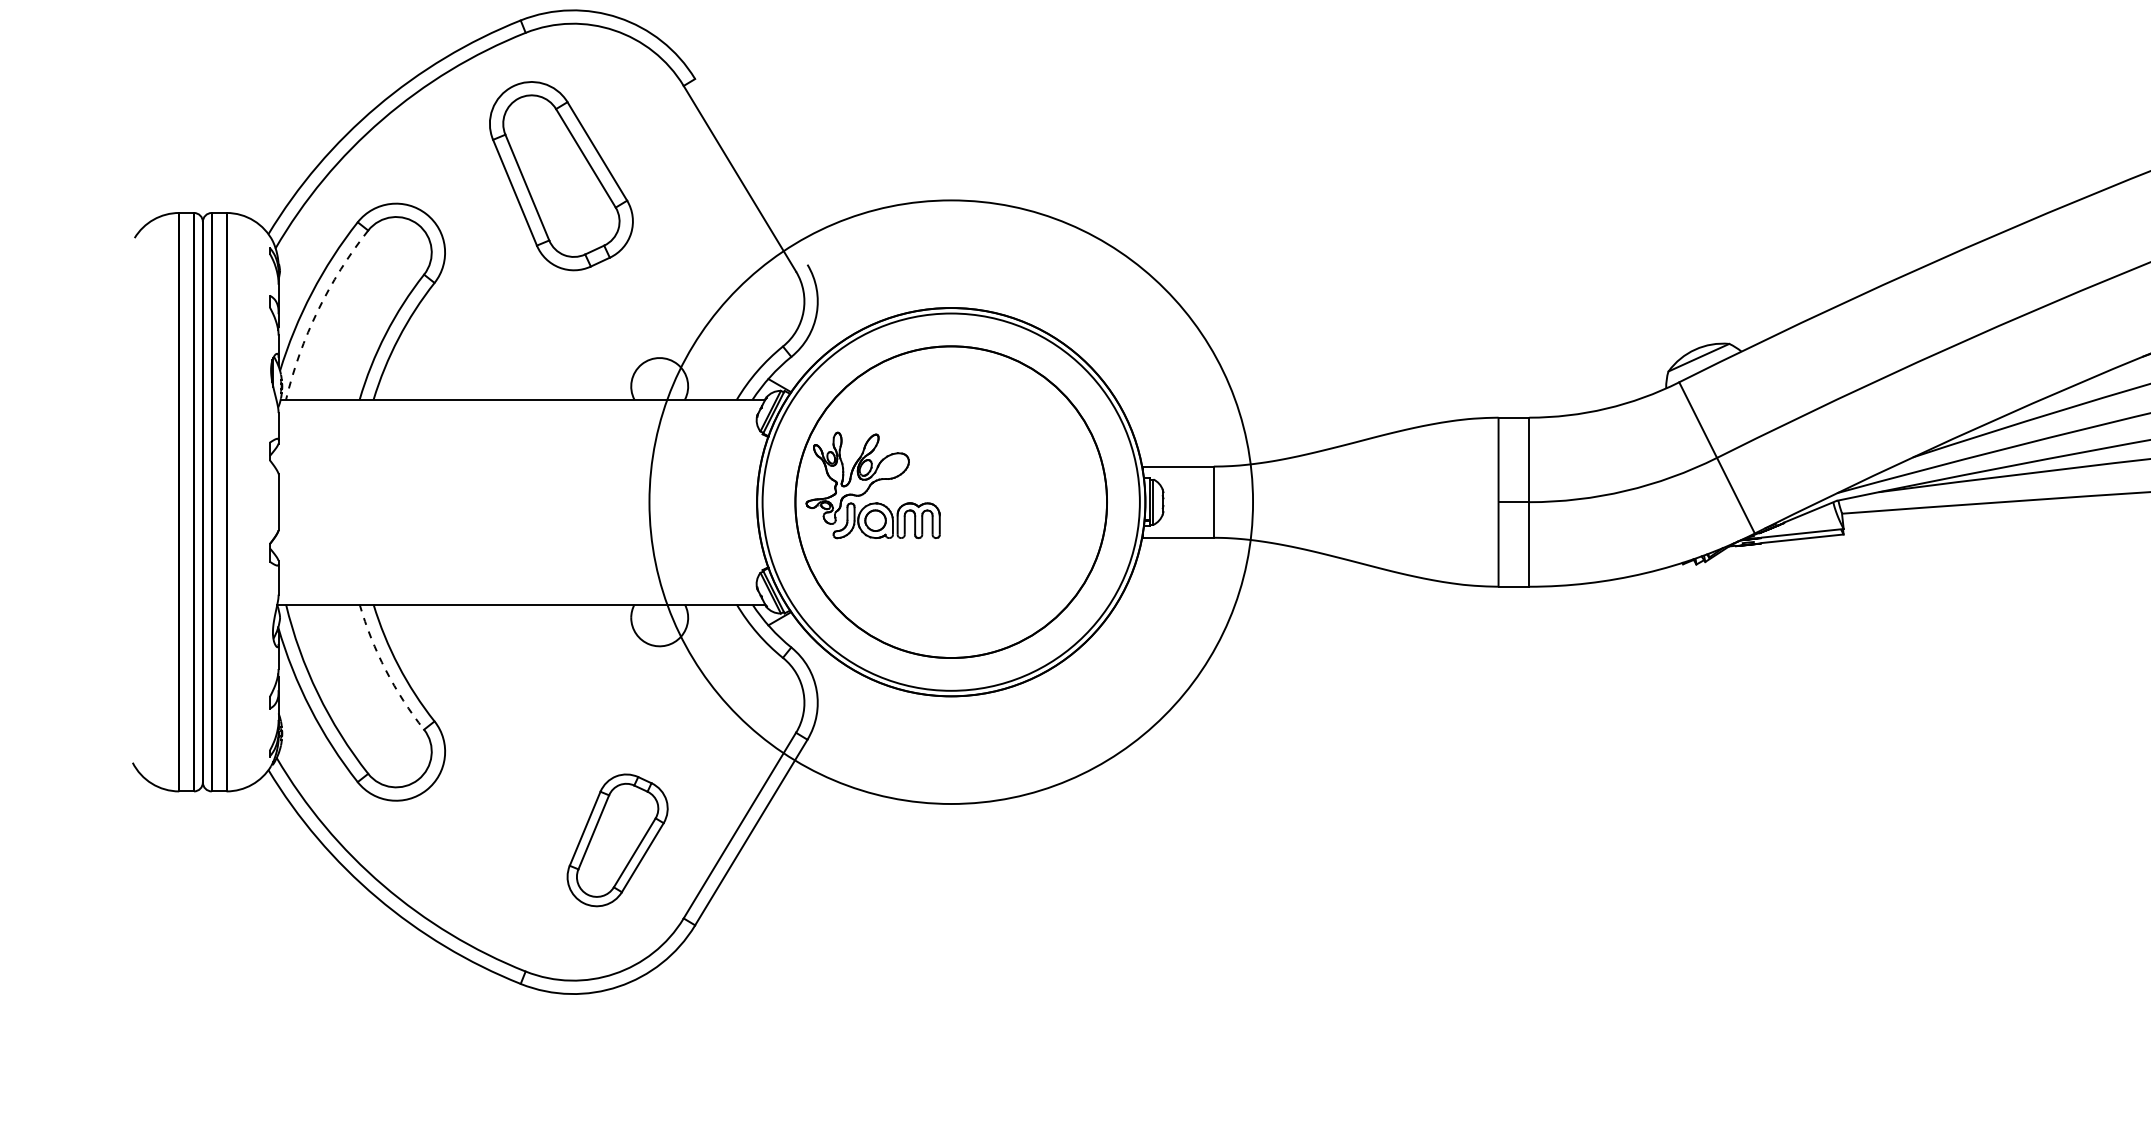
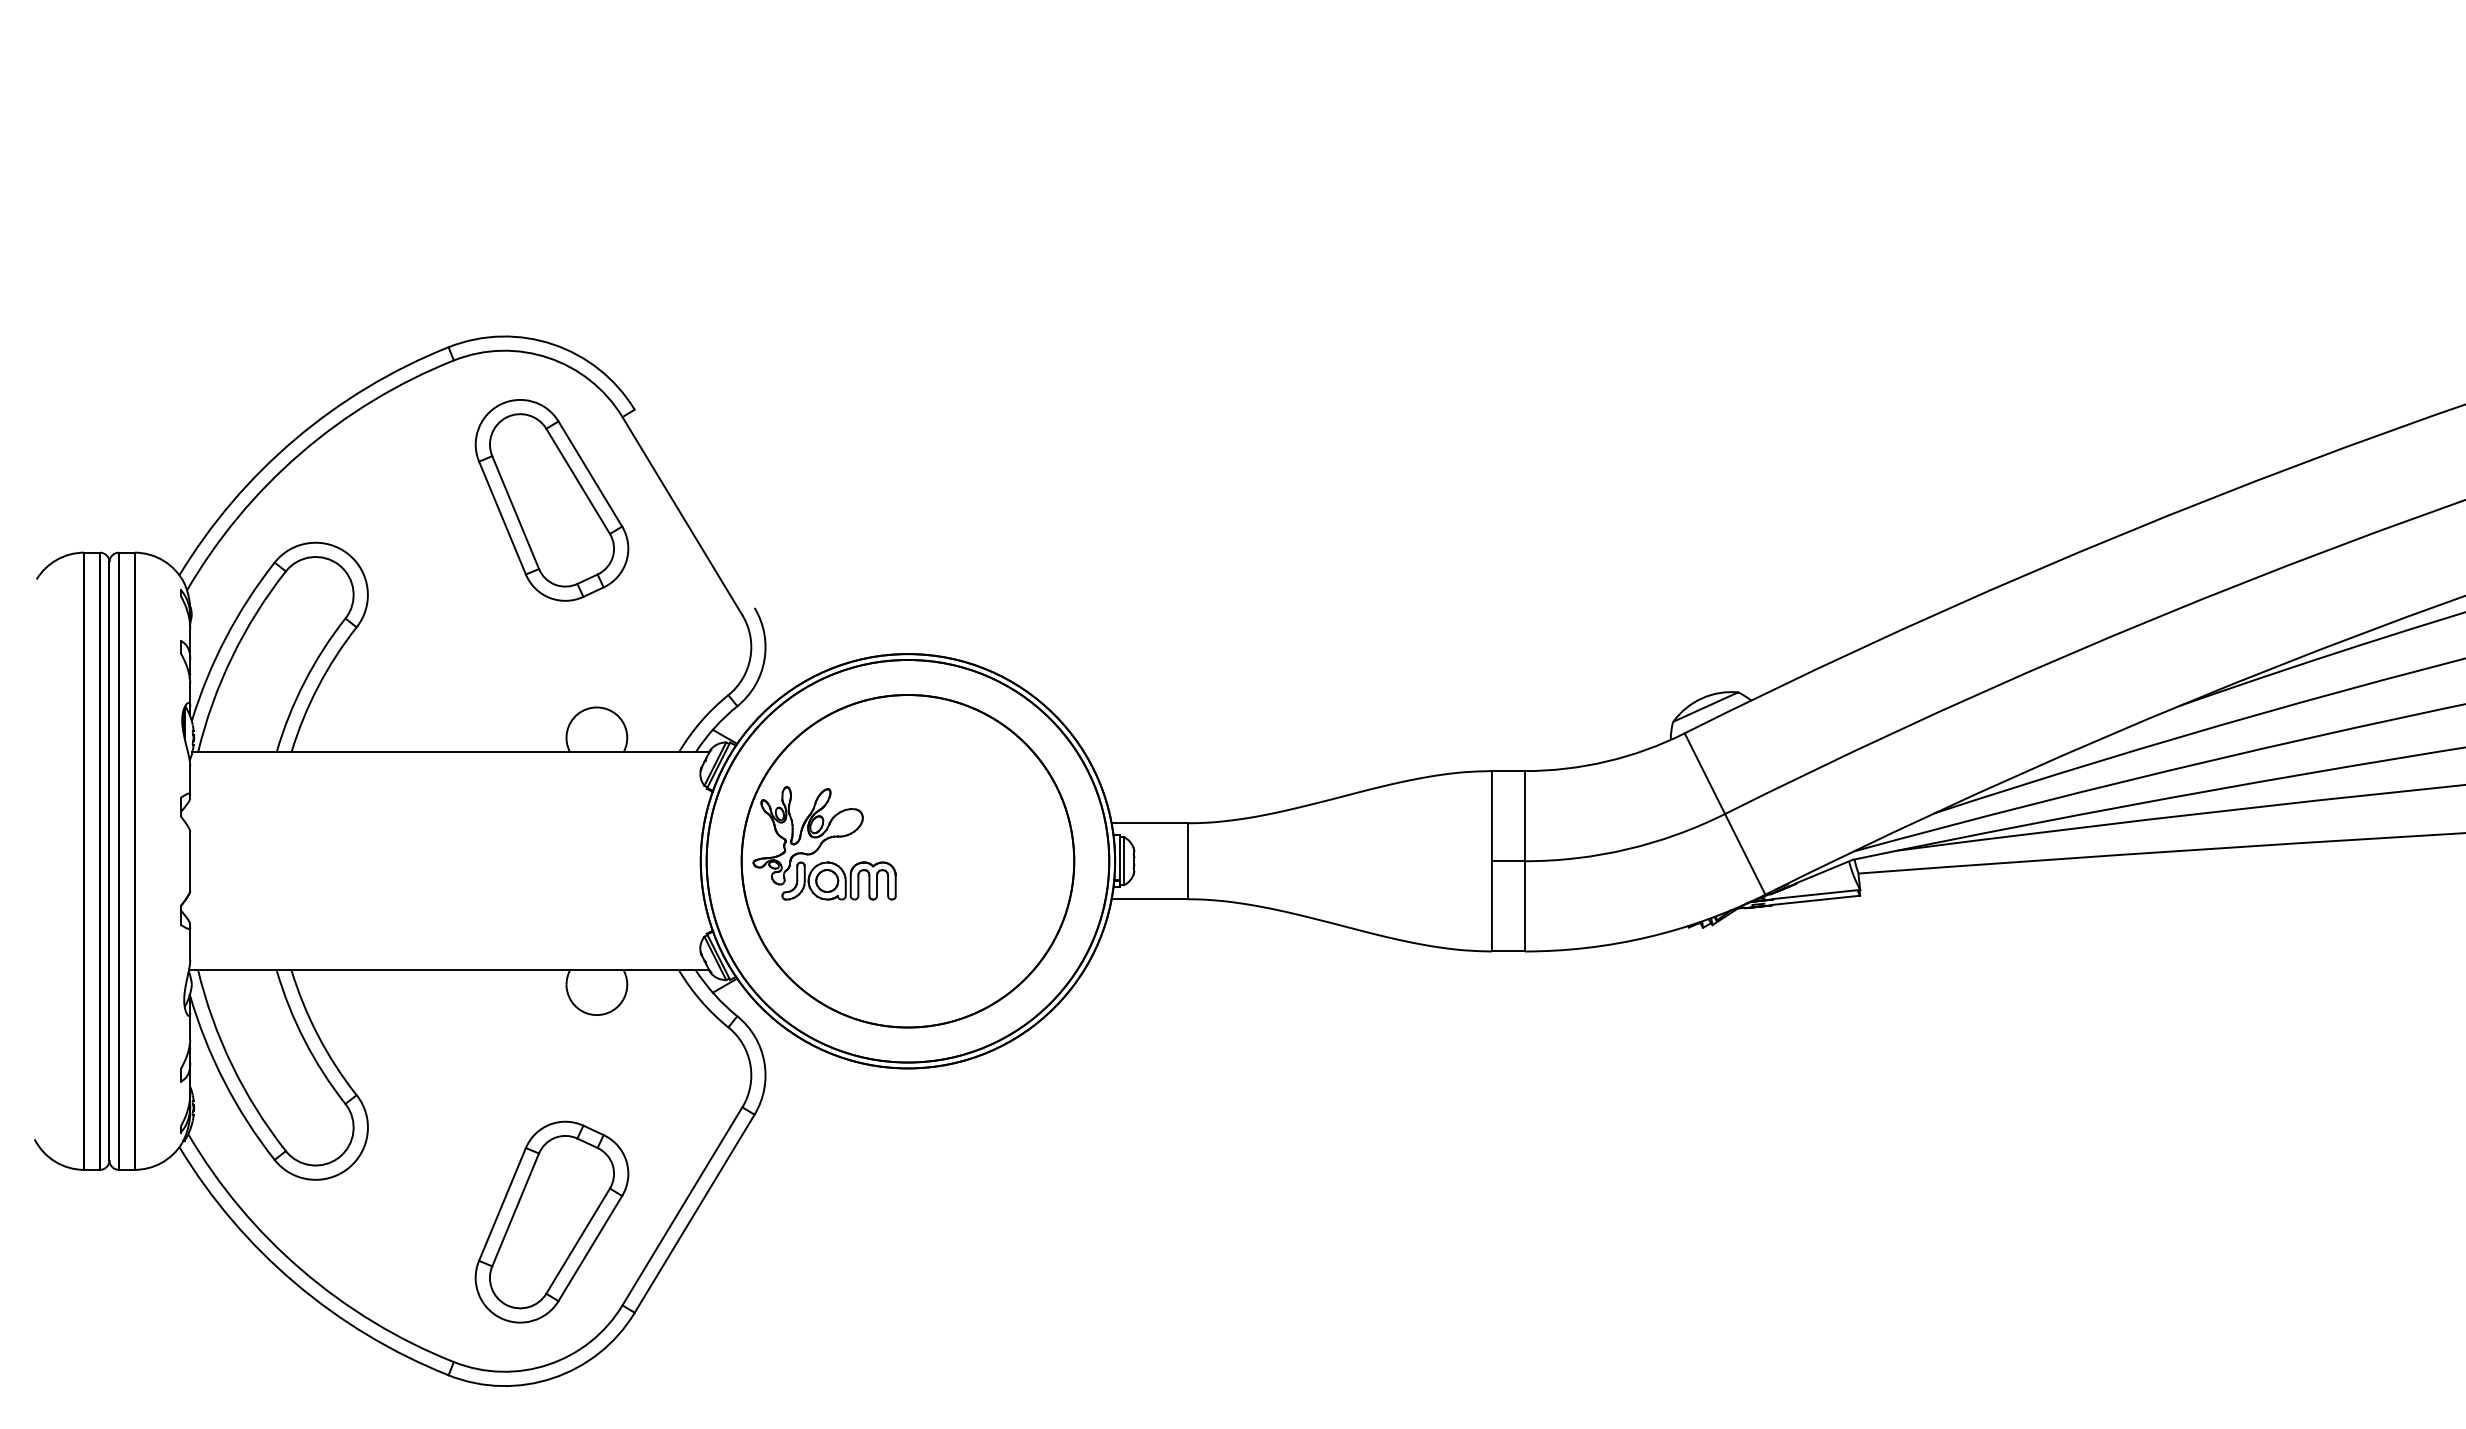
part: (560, 176) -> (551, 500), moved
arc: (318, 311) -> (232, 657), dashed -> solid
circle: (950, 502) -> (907, 861), size x0.62
arc: (385, 670) -> (304, 1040), dashed -> solid
part: (617, 839) -> (551, 1221), size x1.43

